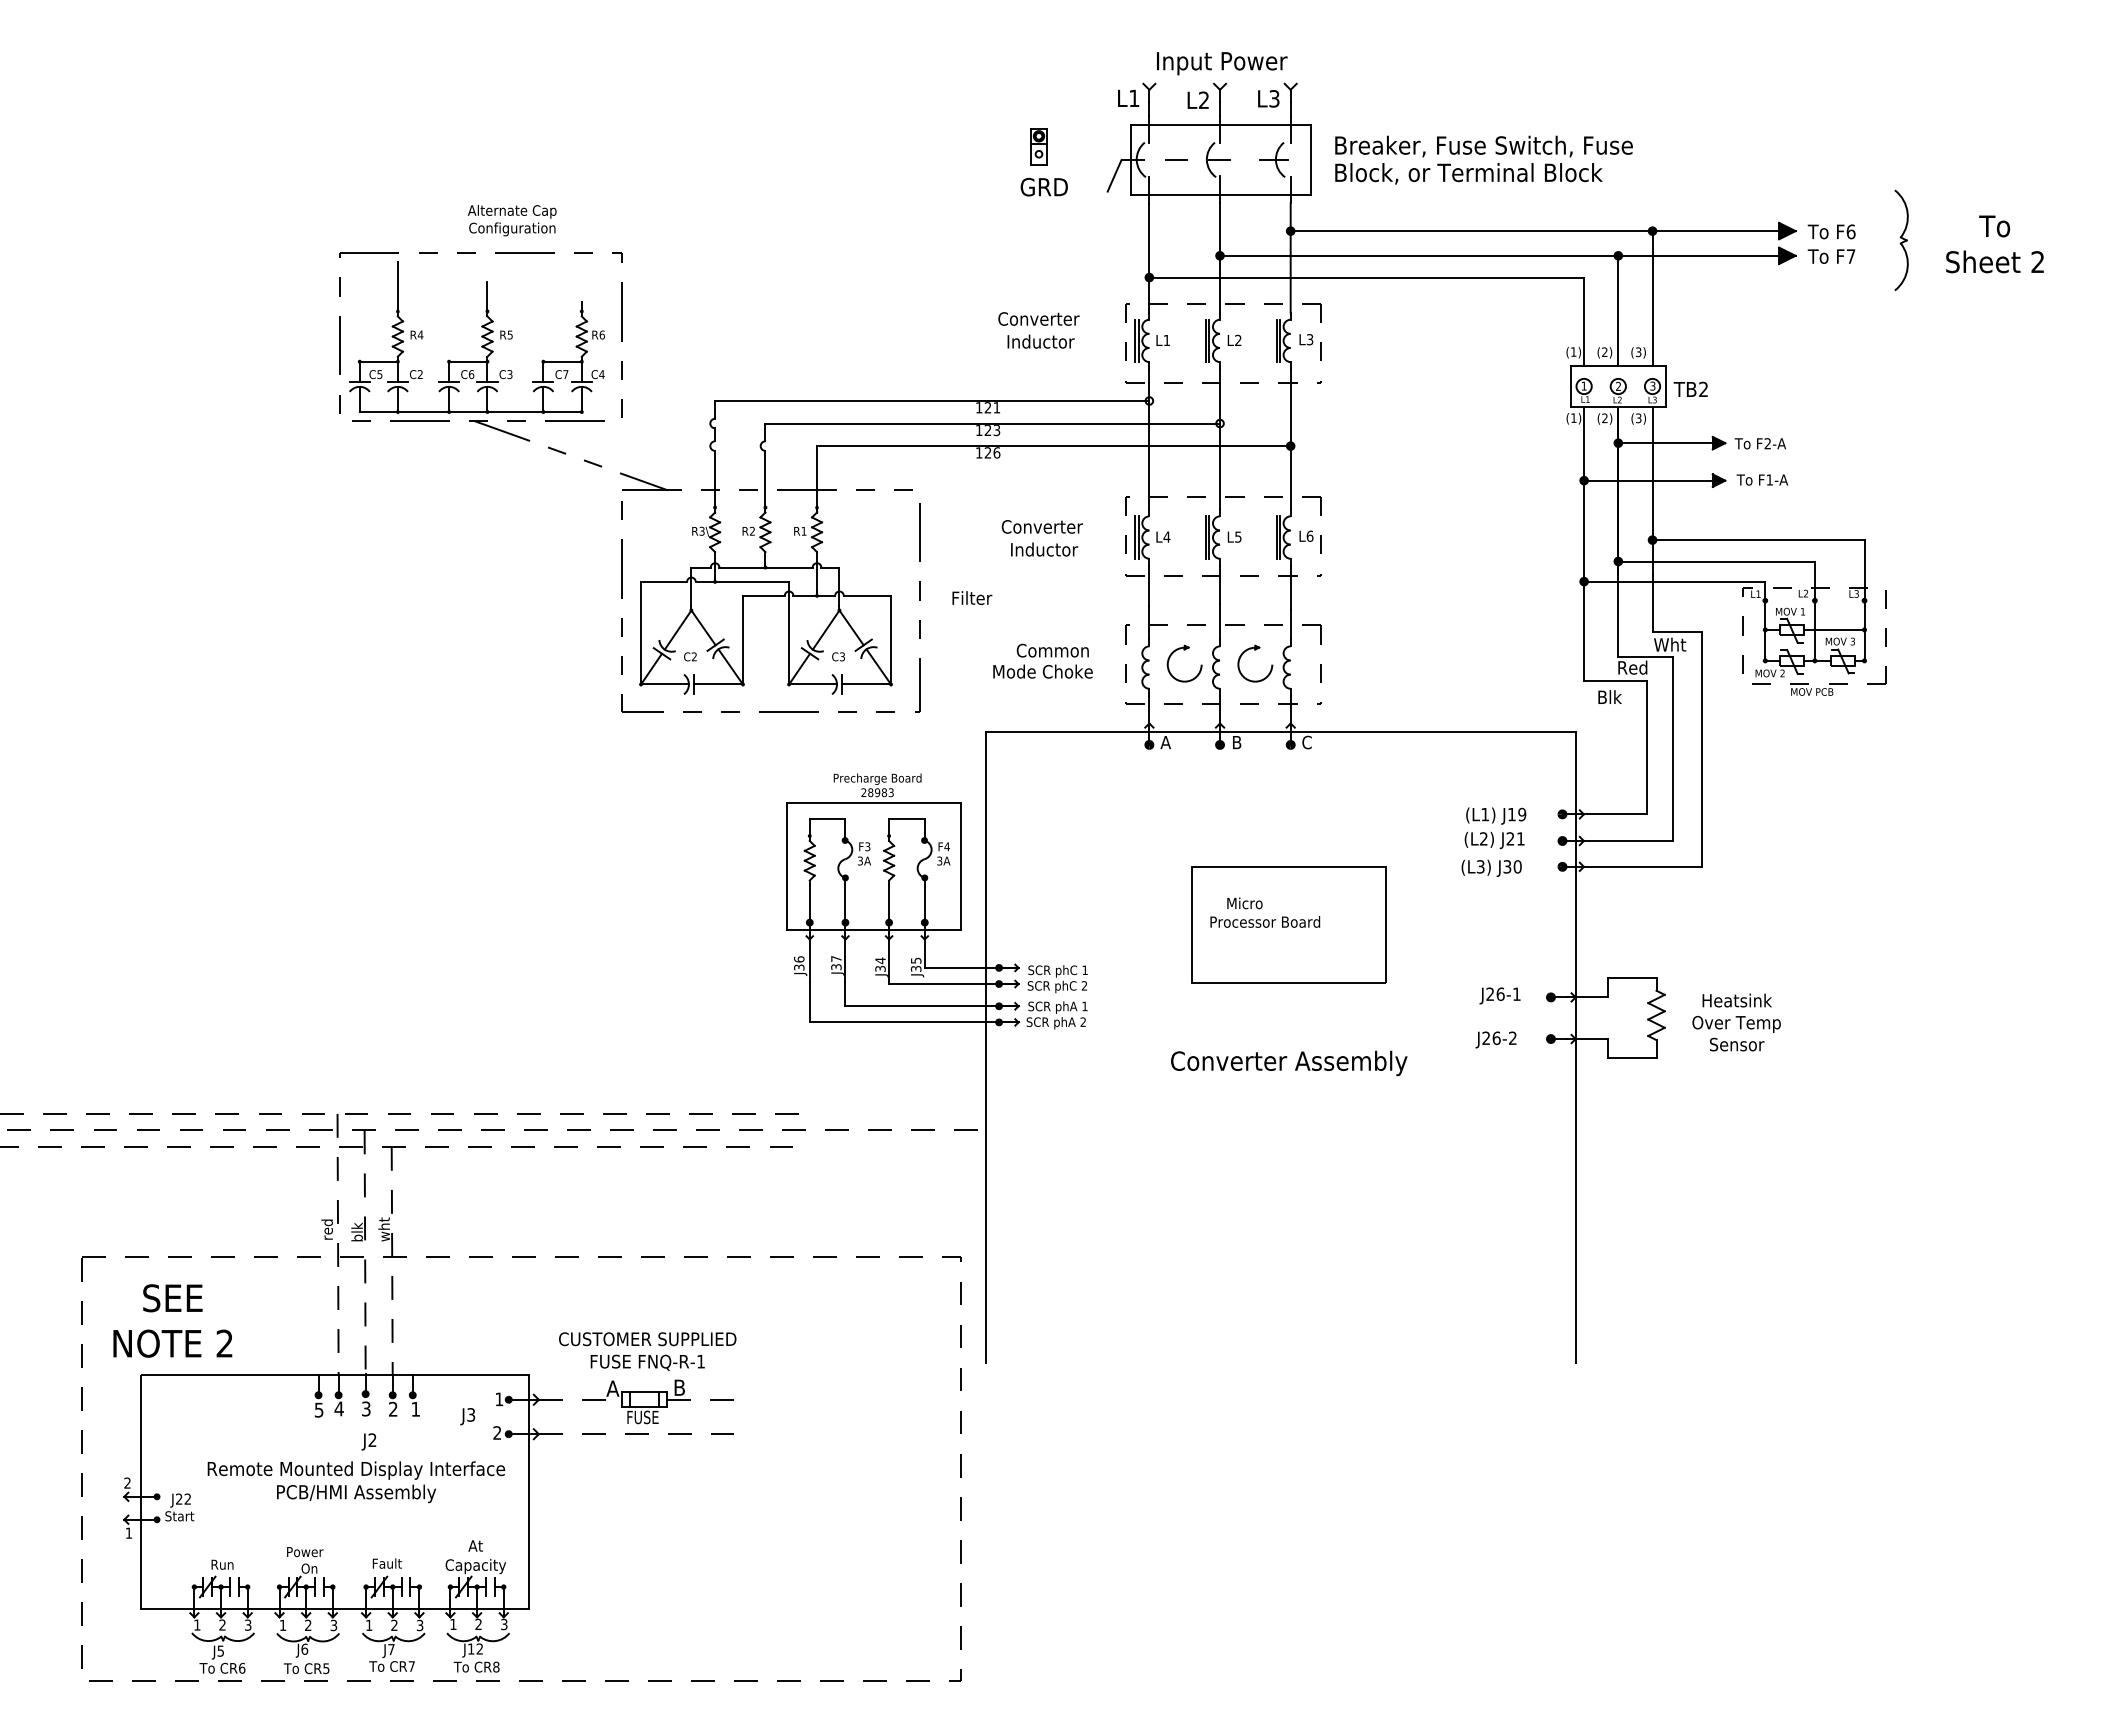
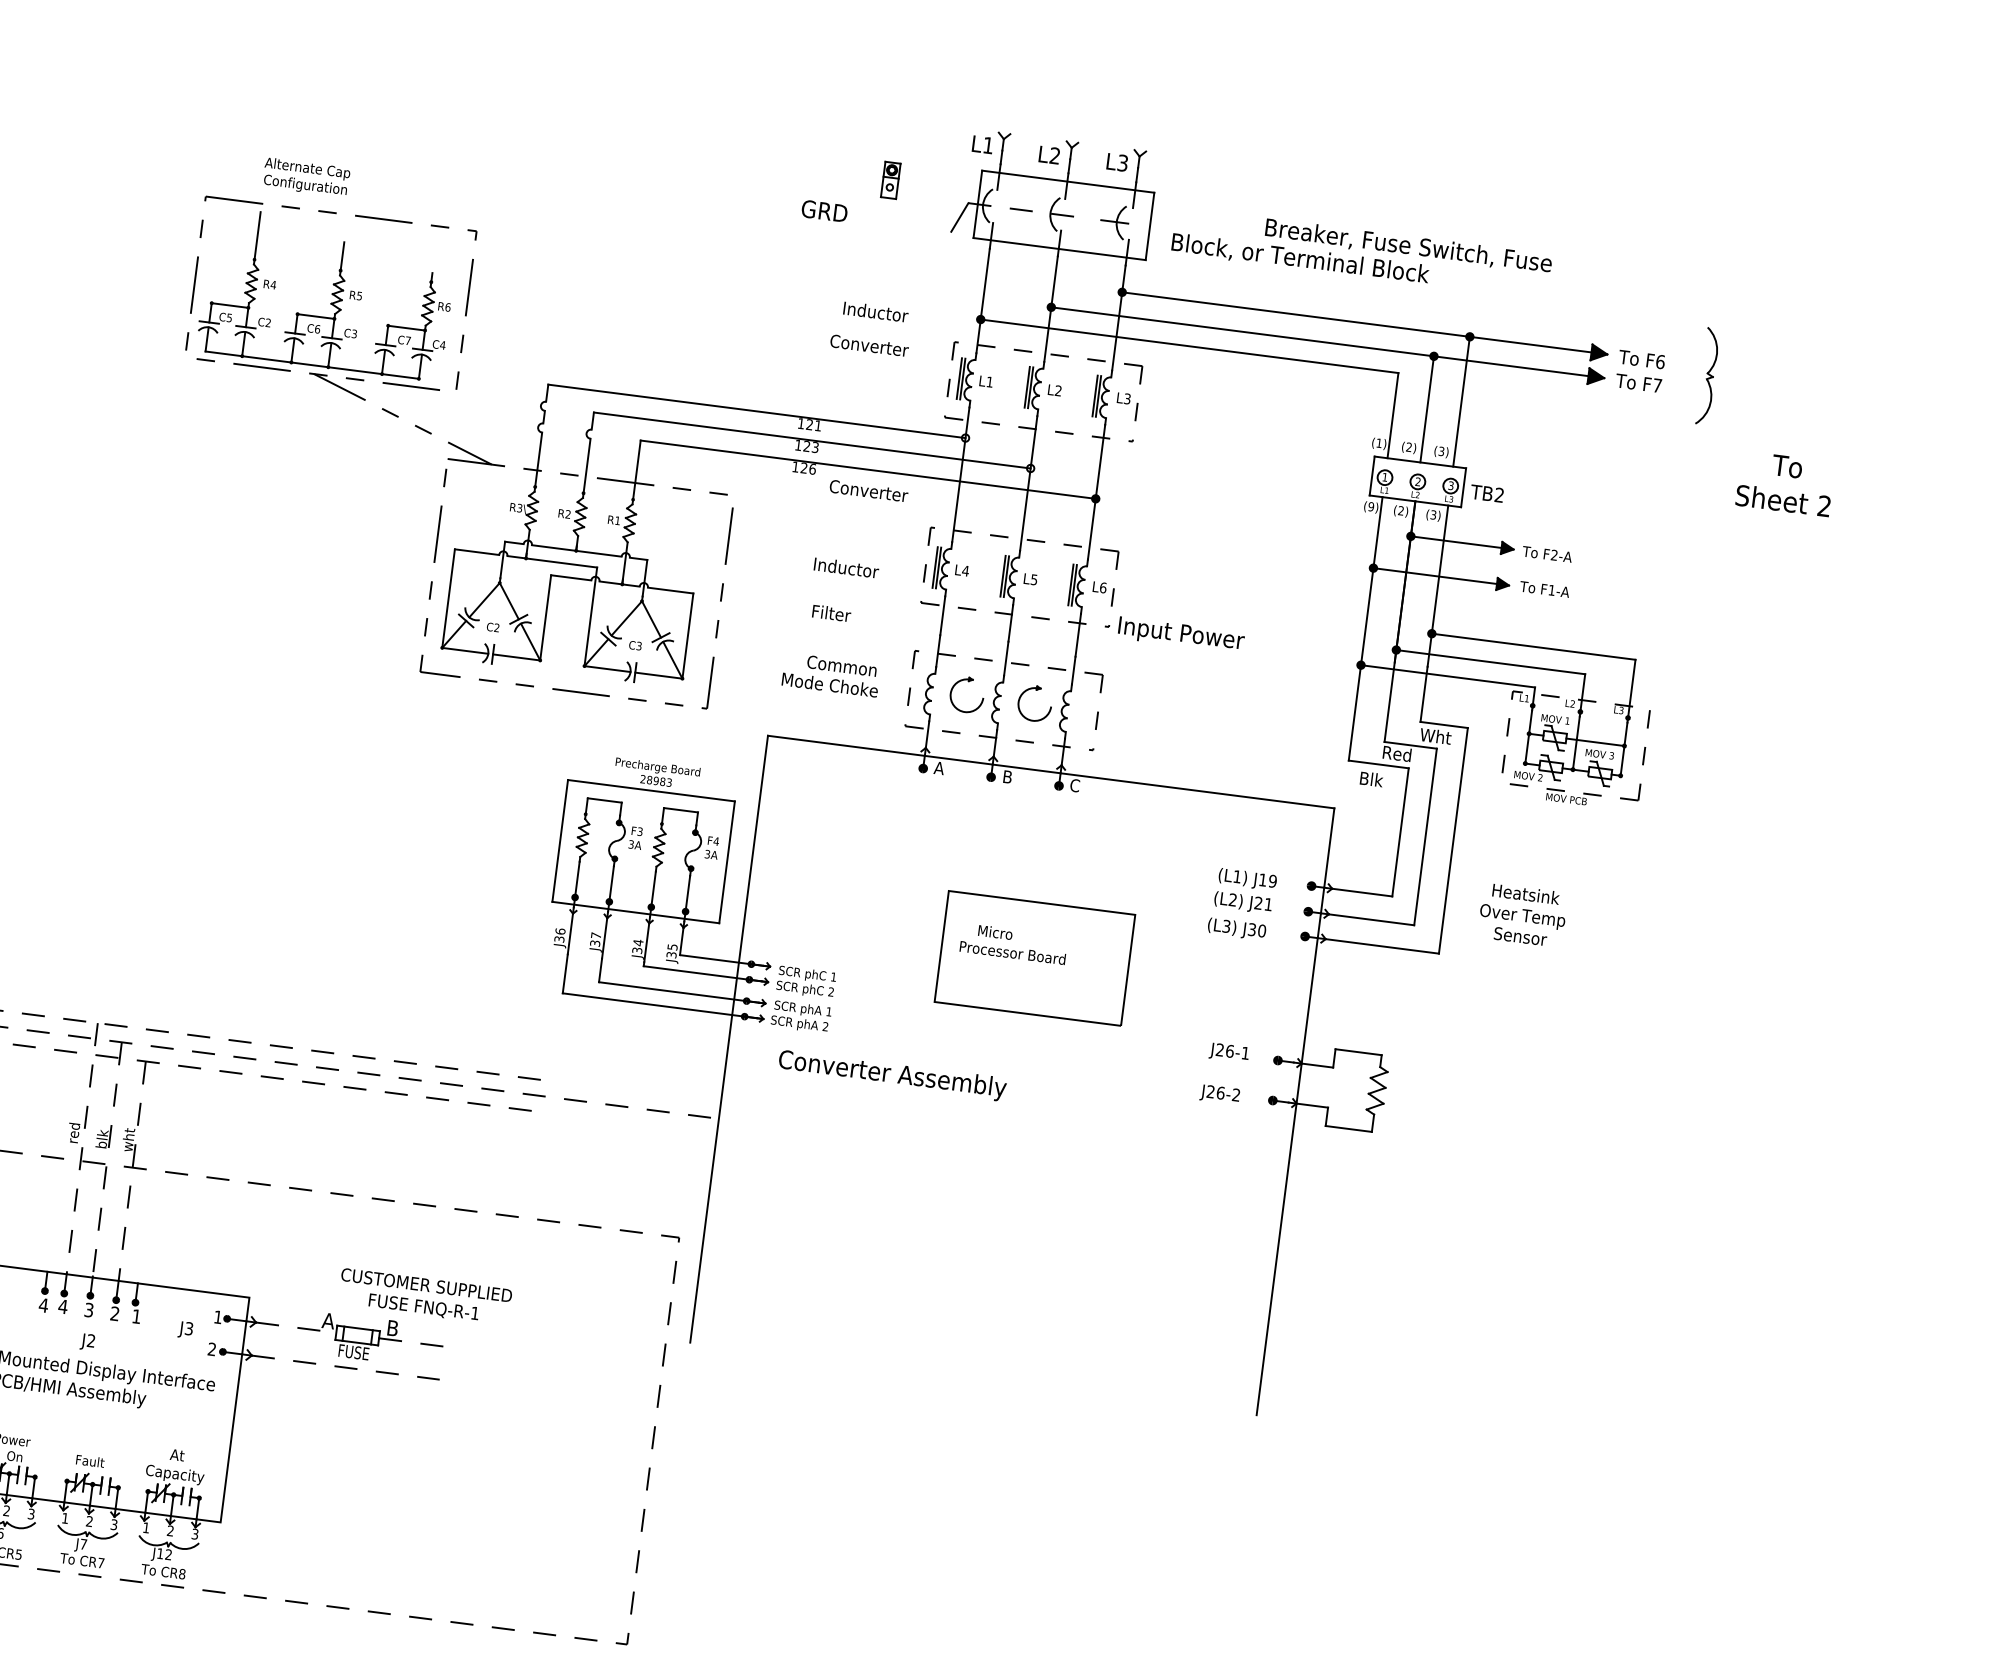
text: (1222, 63) -> (1181, 635), moved
text: (1483, 146) -> (1408, 246), moved
text: (1043, 186) -> (823, 210), moved
text: (512, 220) -> (306, 177), moved
text: (1994, 244) -> (1784, 483), moved
text: (1040, 341) -> (875, 311), moved
text: (1573, 417) -> (1370, 506), (1) -> (9)
text: (1041, 526) -> (868, 490), moved
text: (972, 597) -> (831, 612), moved
text: (1736, 1022) -> (1522, 915), moved
text: (1289, 1063) -> (892, 1075), moved
text: (647, 1351) -> (424, 1297), moved
text: (318, 1409) -> (43, 1304), 5 -> 4

